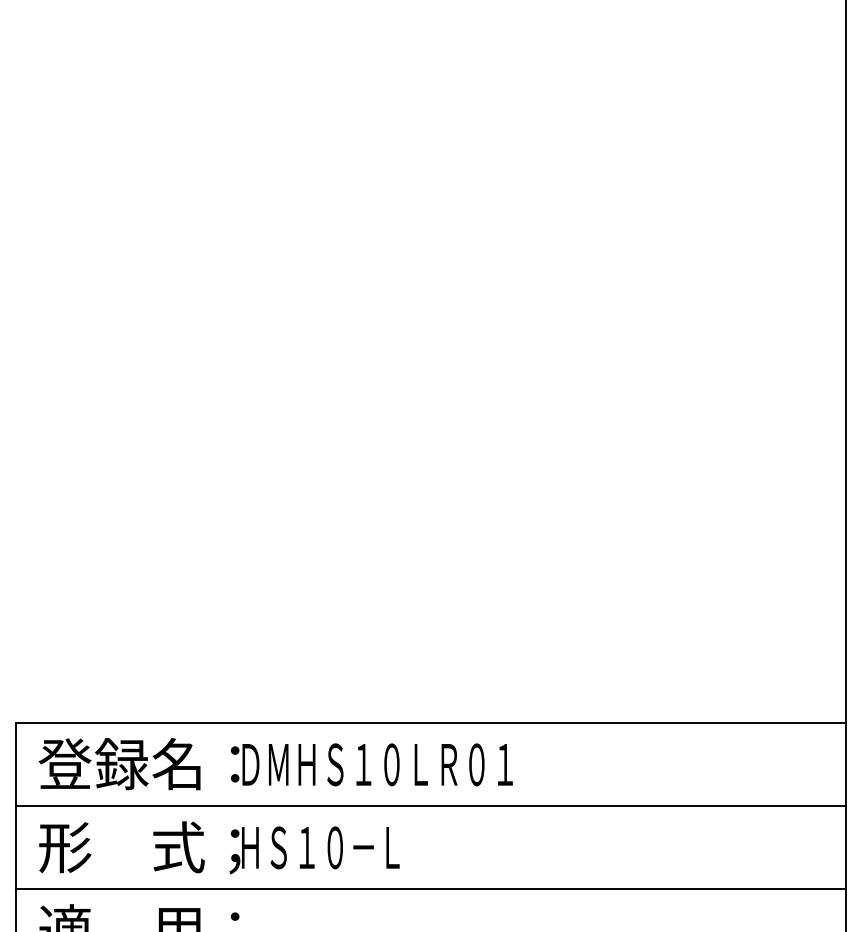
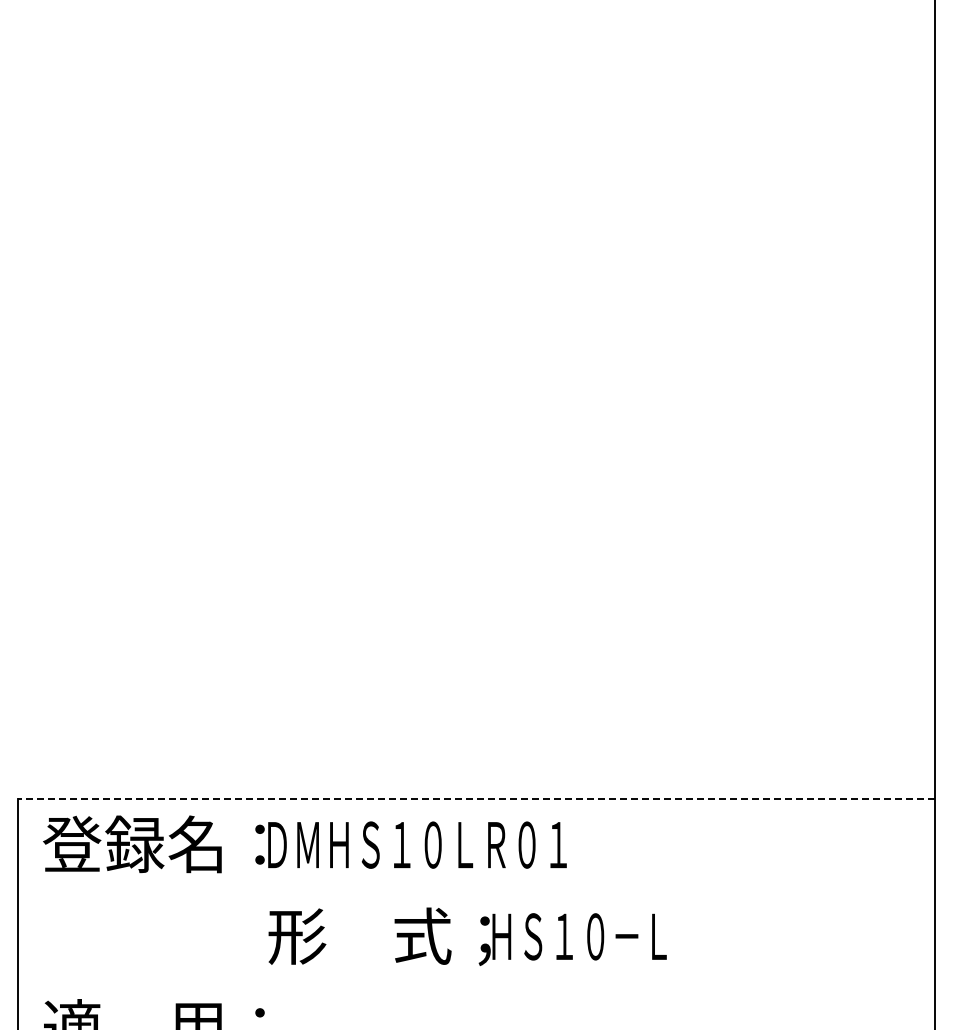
line: (431, 723) -> (476, 799), solid -> dashed
line: (431, 806) -> (476, 891), removed
text: (219, 847) -> (467, 936), moved
line: (431, 889) -> (476, 982), removed

